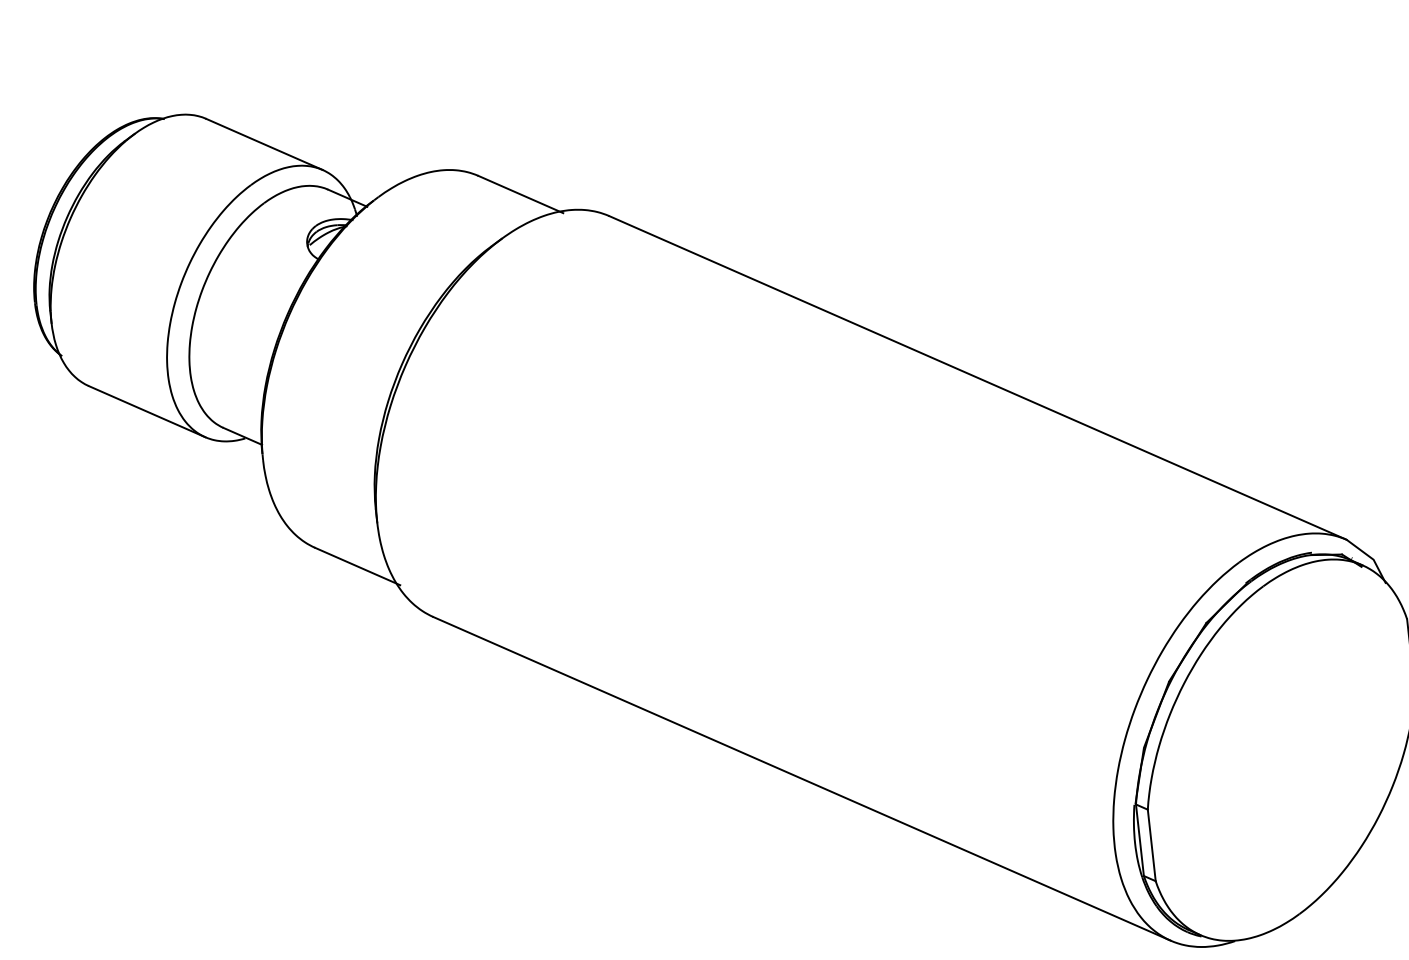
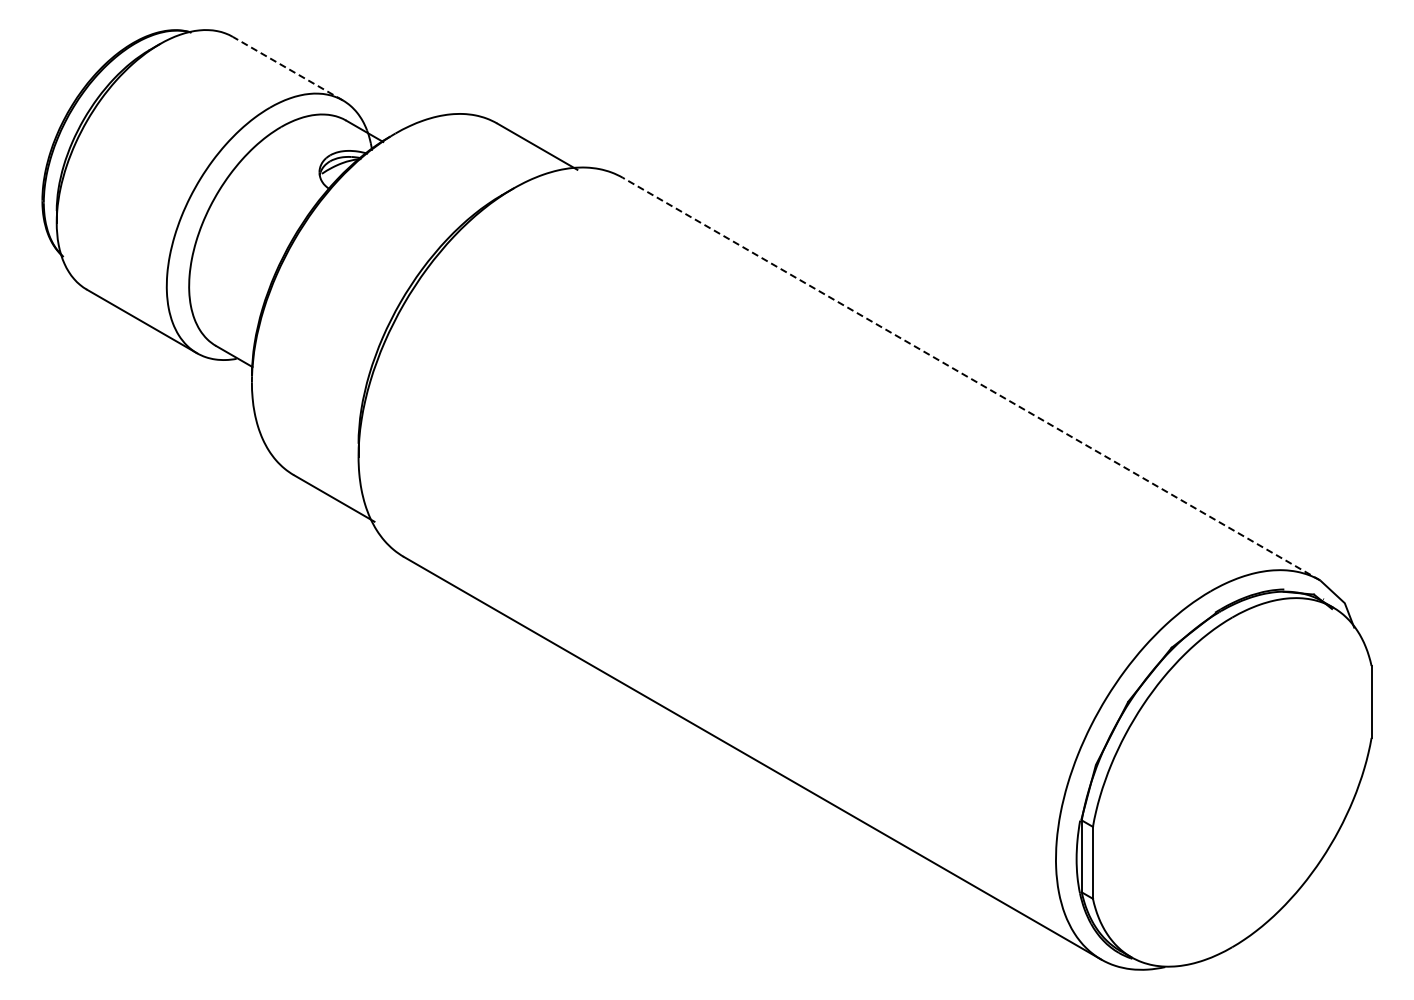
line: (264, 144) -> (287, 68), solid -> dashed
line: (978, 378) -> (971, 379), solid -> dashed

